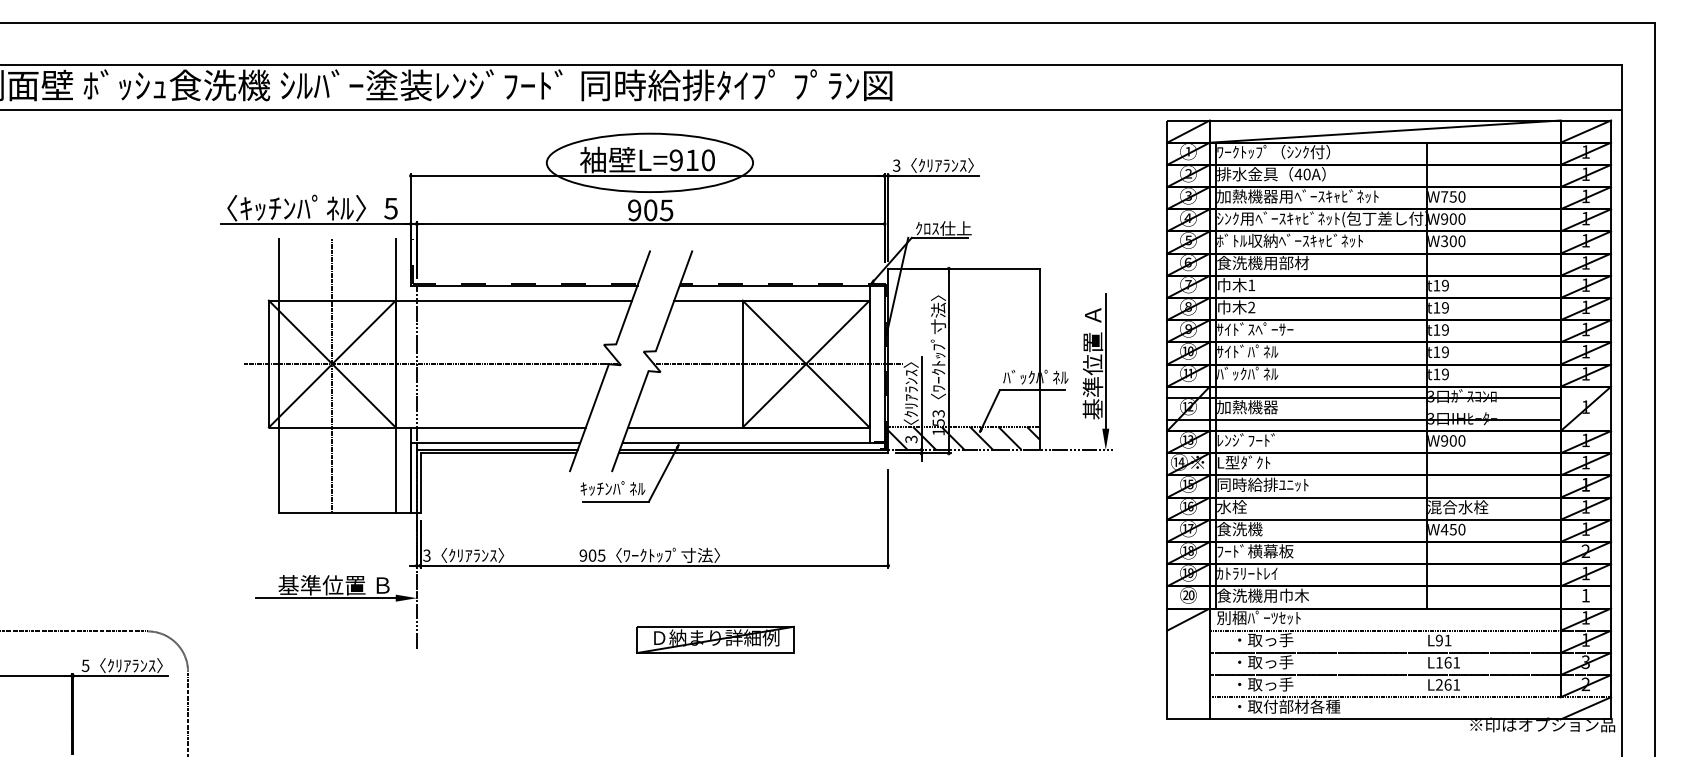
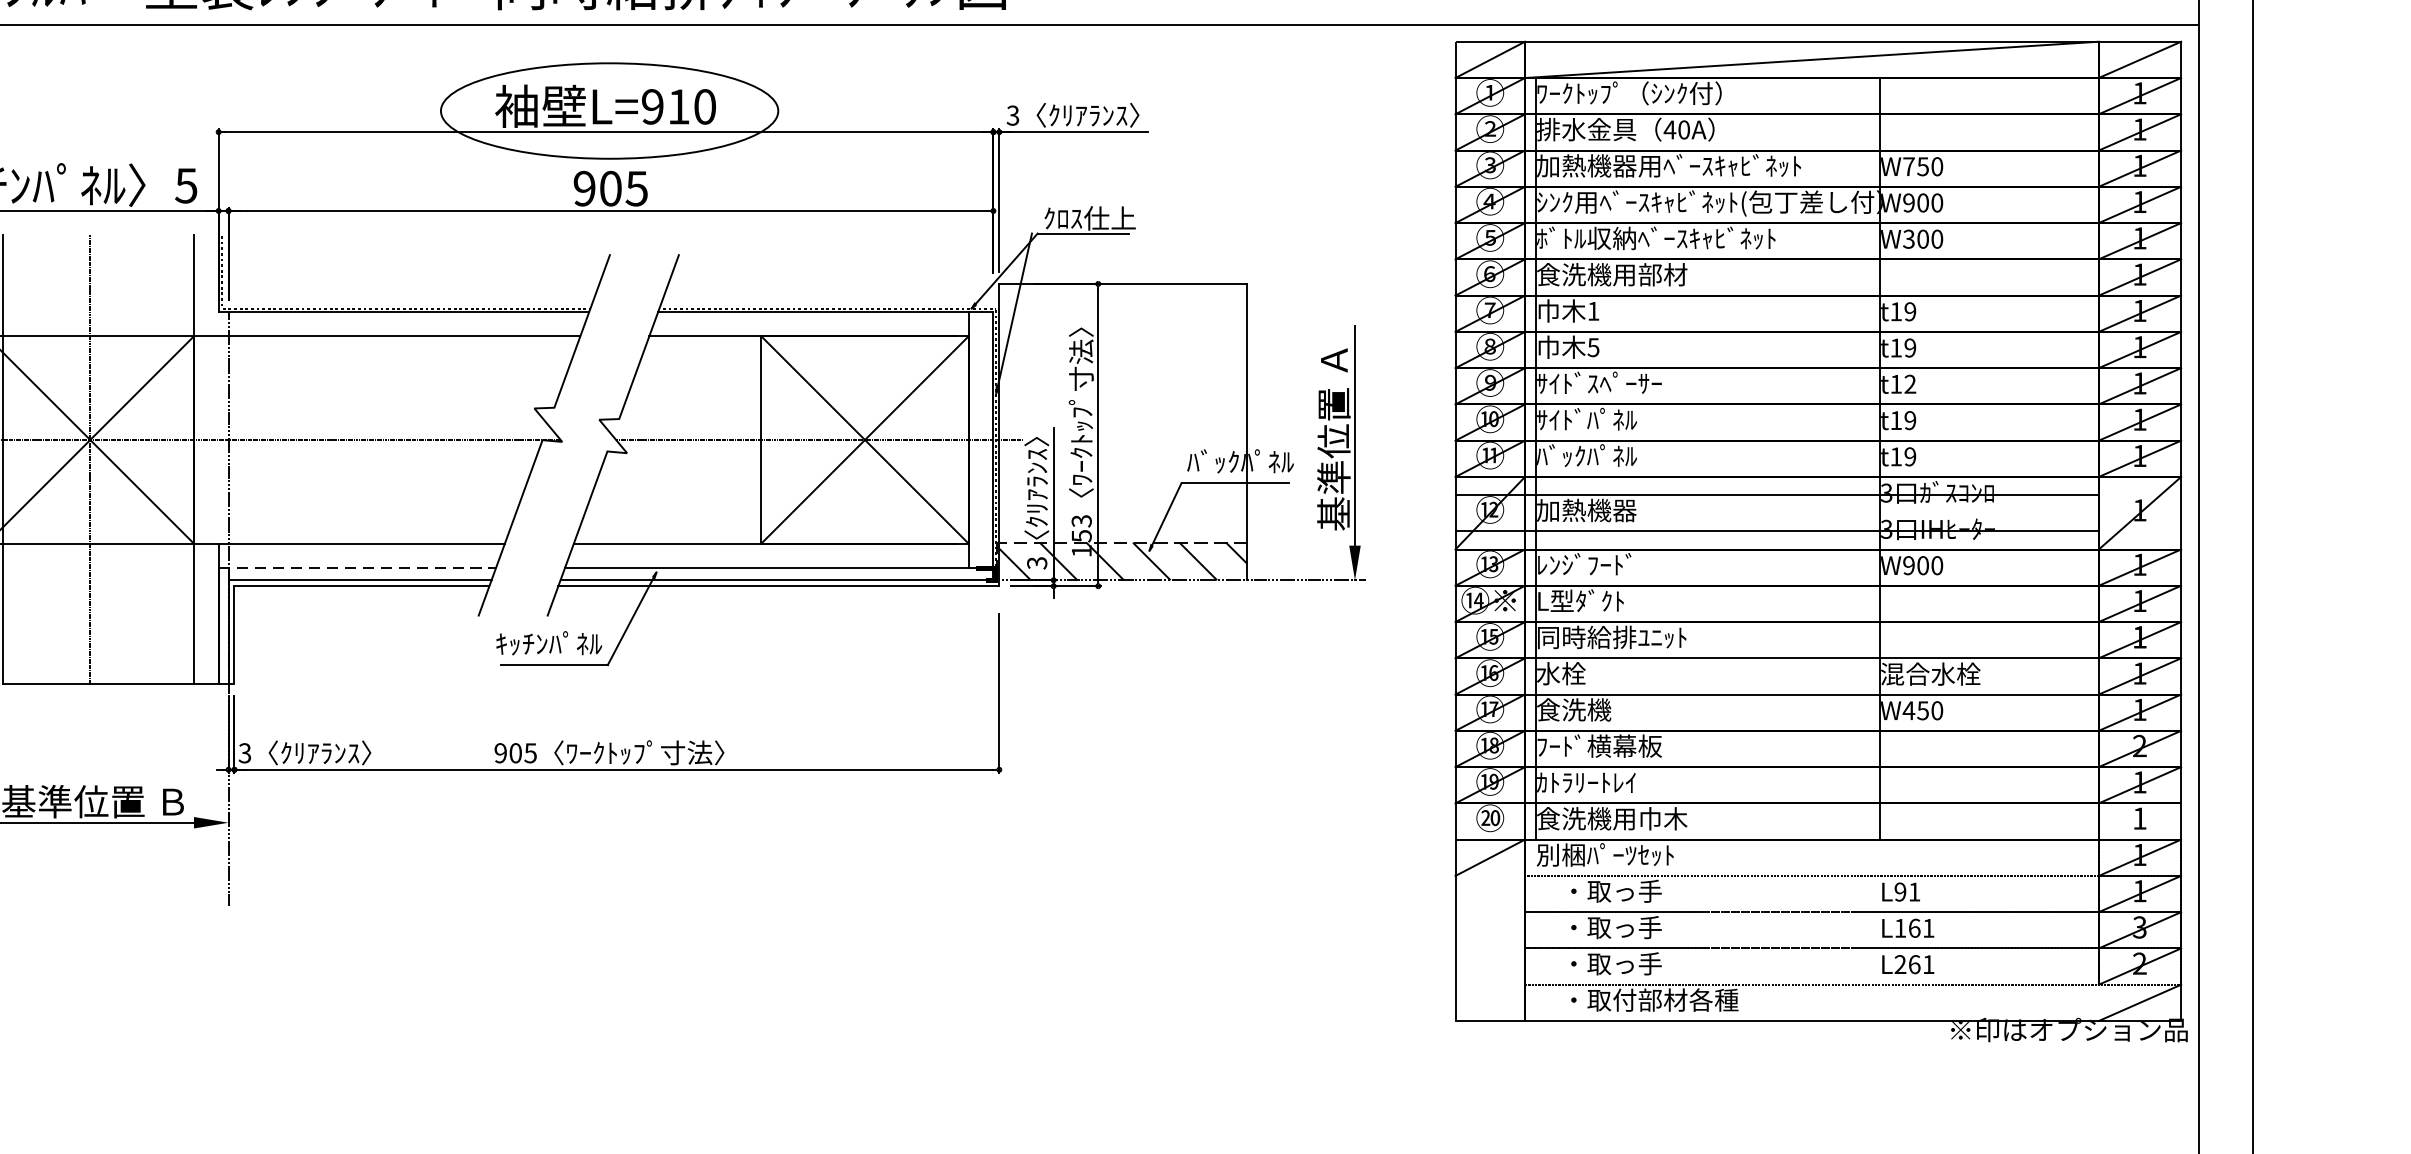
text: (1251, 307) -> (1593, 347), 2 -> 5
text: (1445, 330) -> (1910, 385), t19 -> t12
line: (495, 442) -> (357, 568), solid -> dashed
part: (715, 639) -> (716, 890), removed

